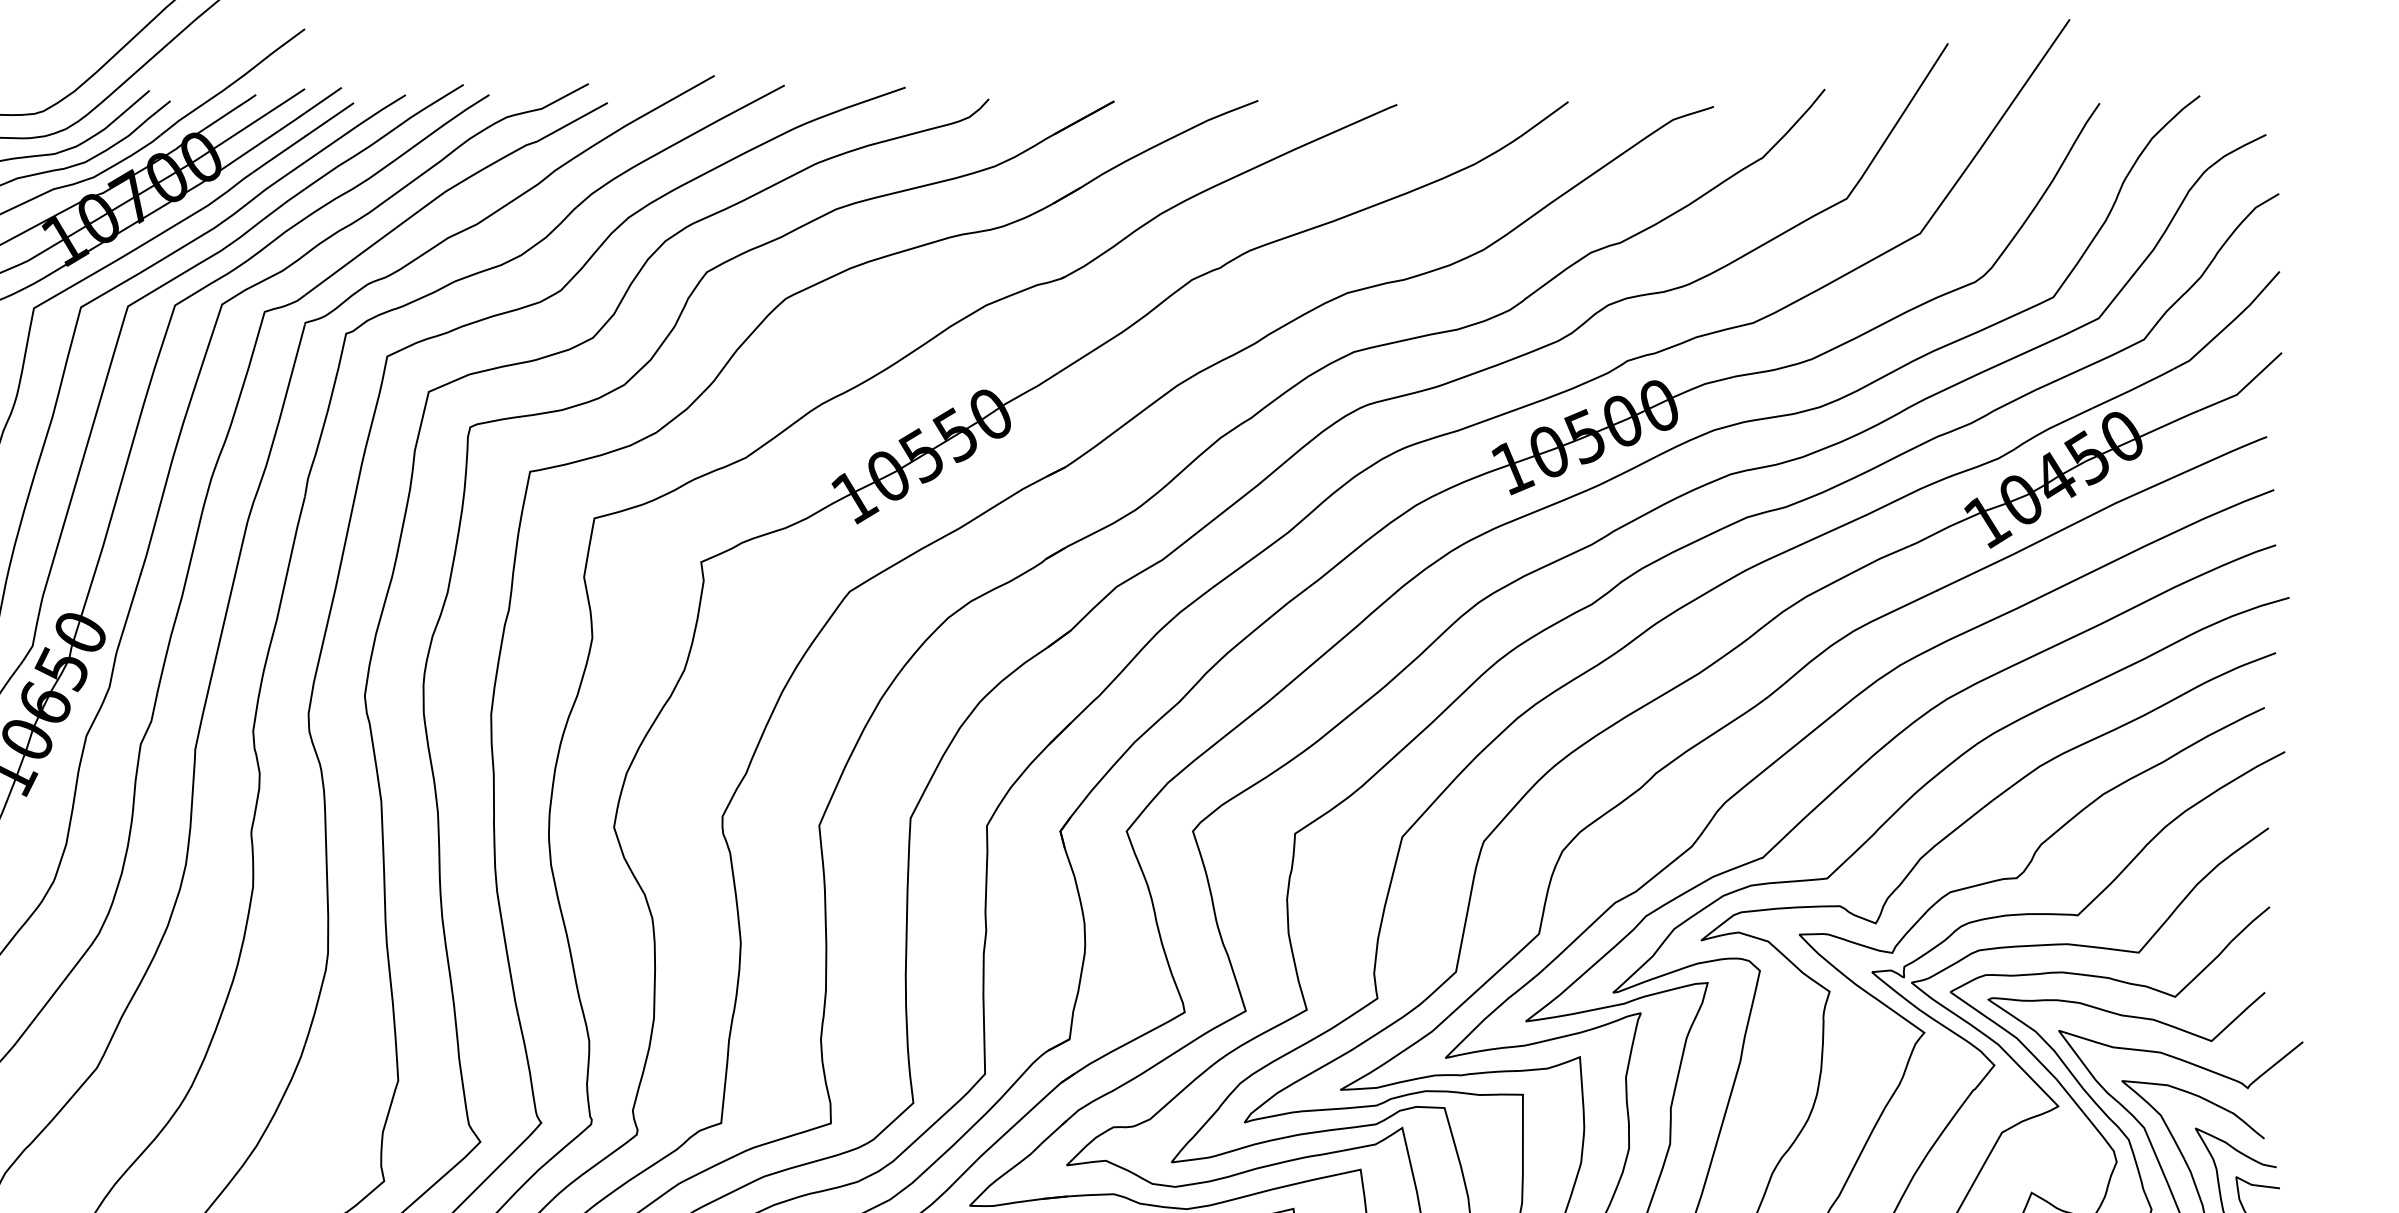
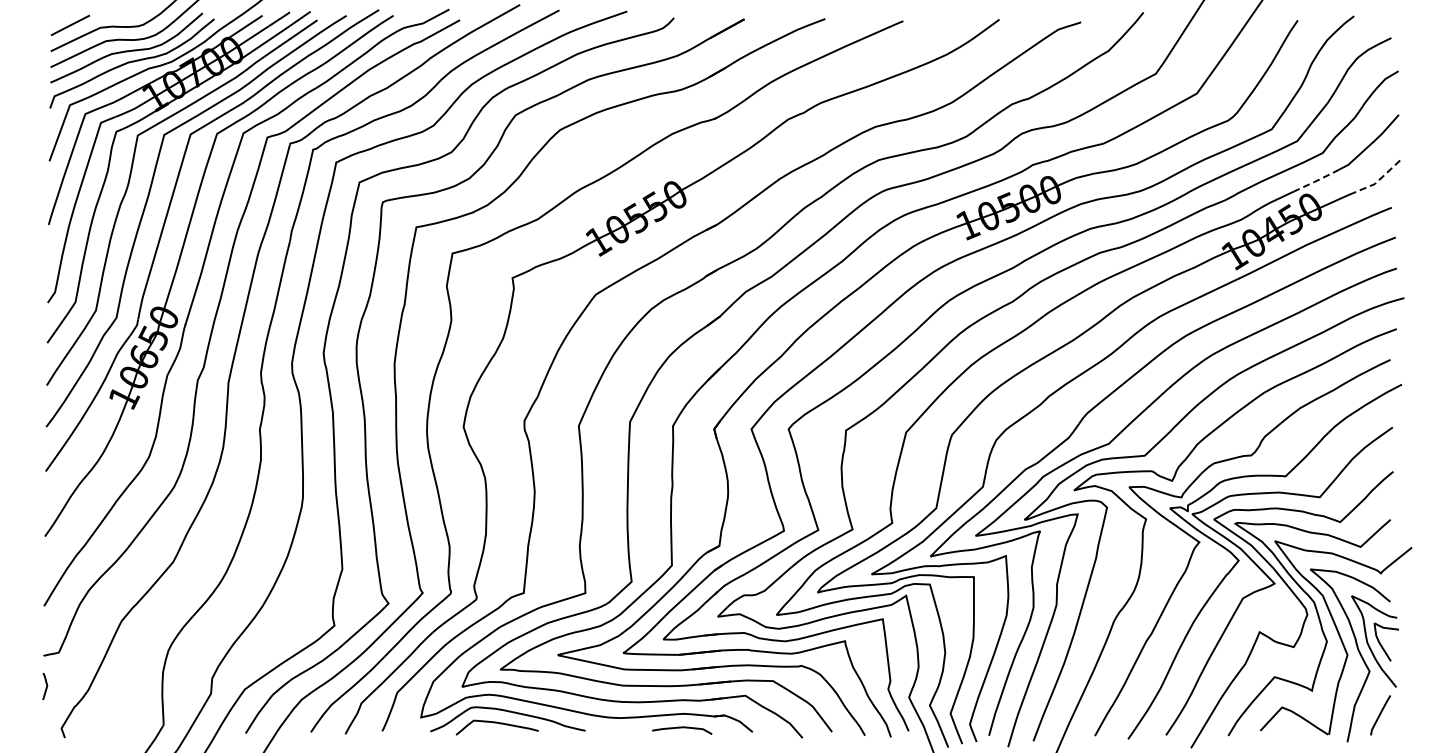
line: (2243, 388) -> (1378, 180), solid -> dashed
line: (2132, 390) -> (1316, 181), solid -> dashed

